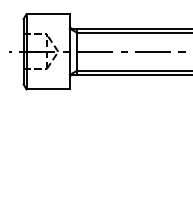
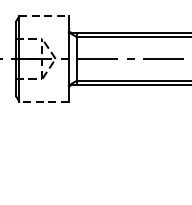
line: (48, 14) -> (44, 16), solid -> dashed
line: (48, 89) -> (44, 102), solid -> dashed

